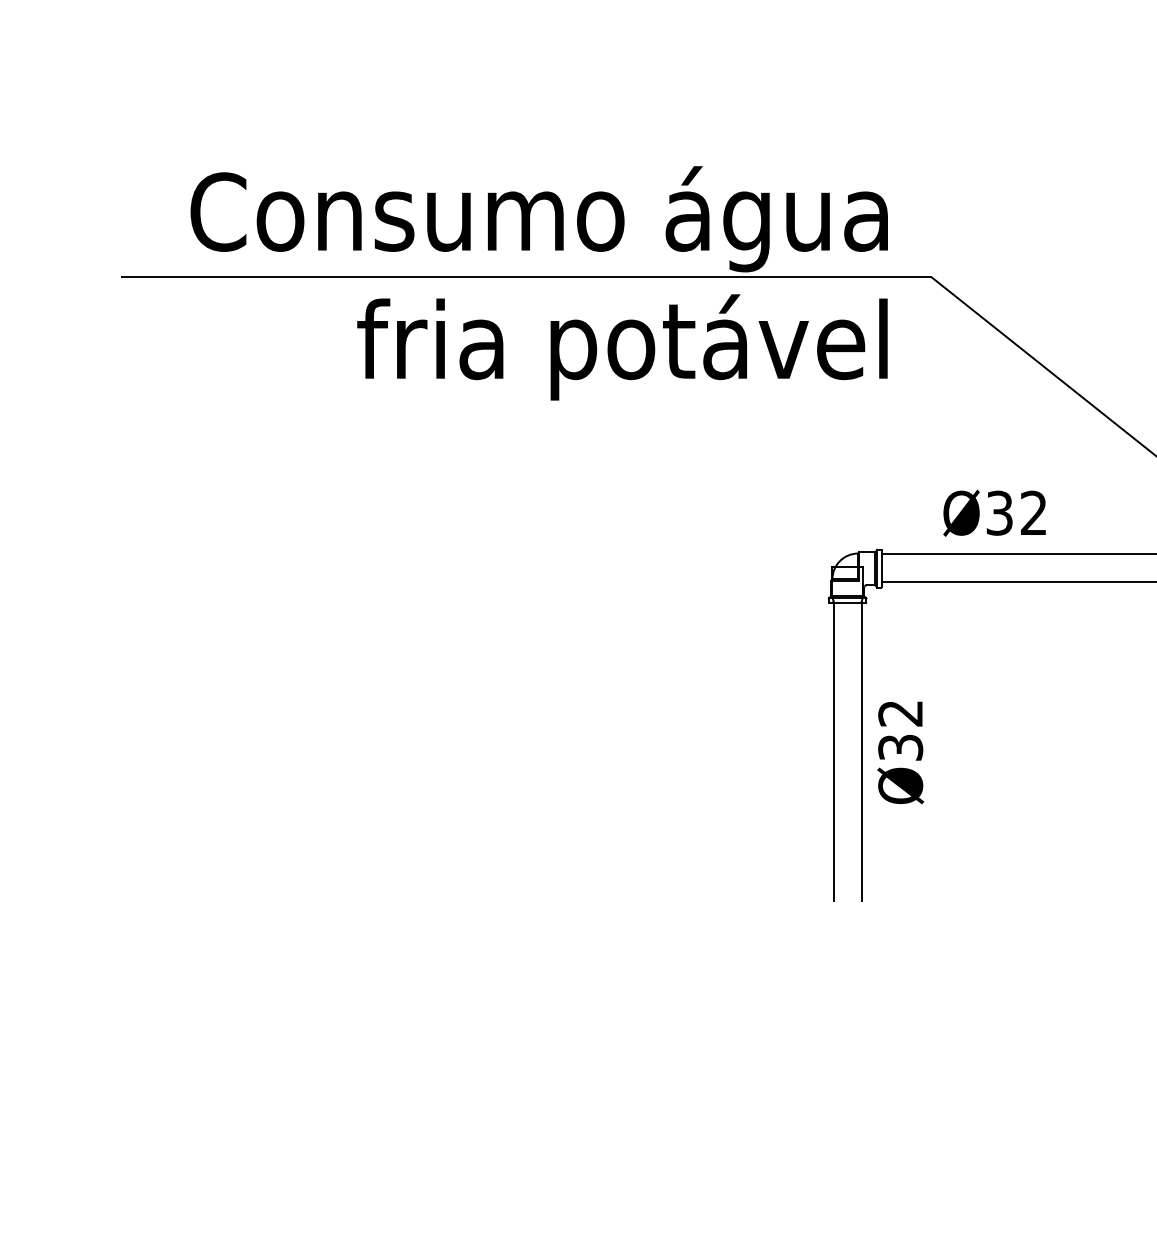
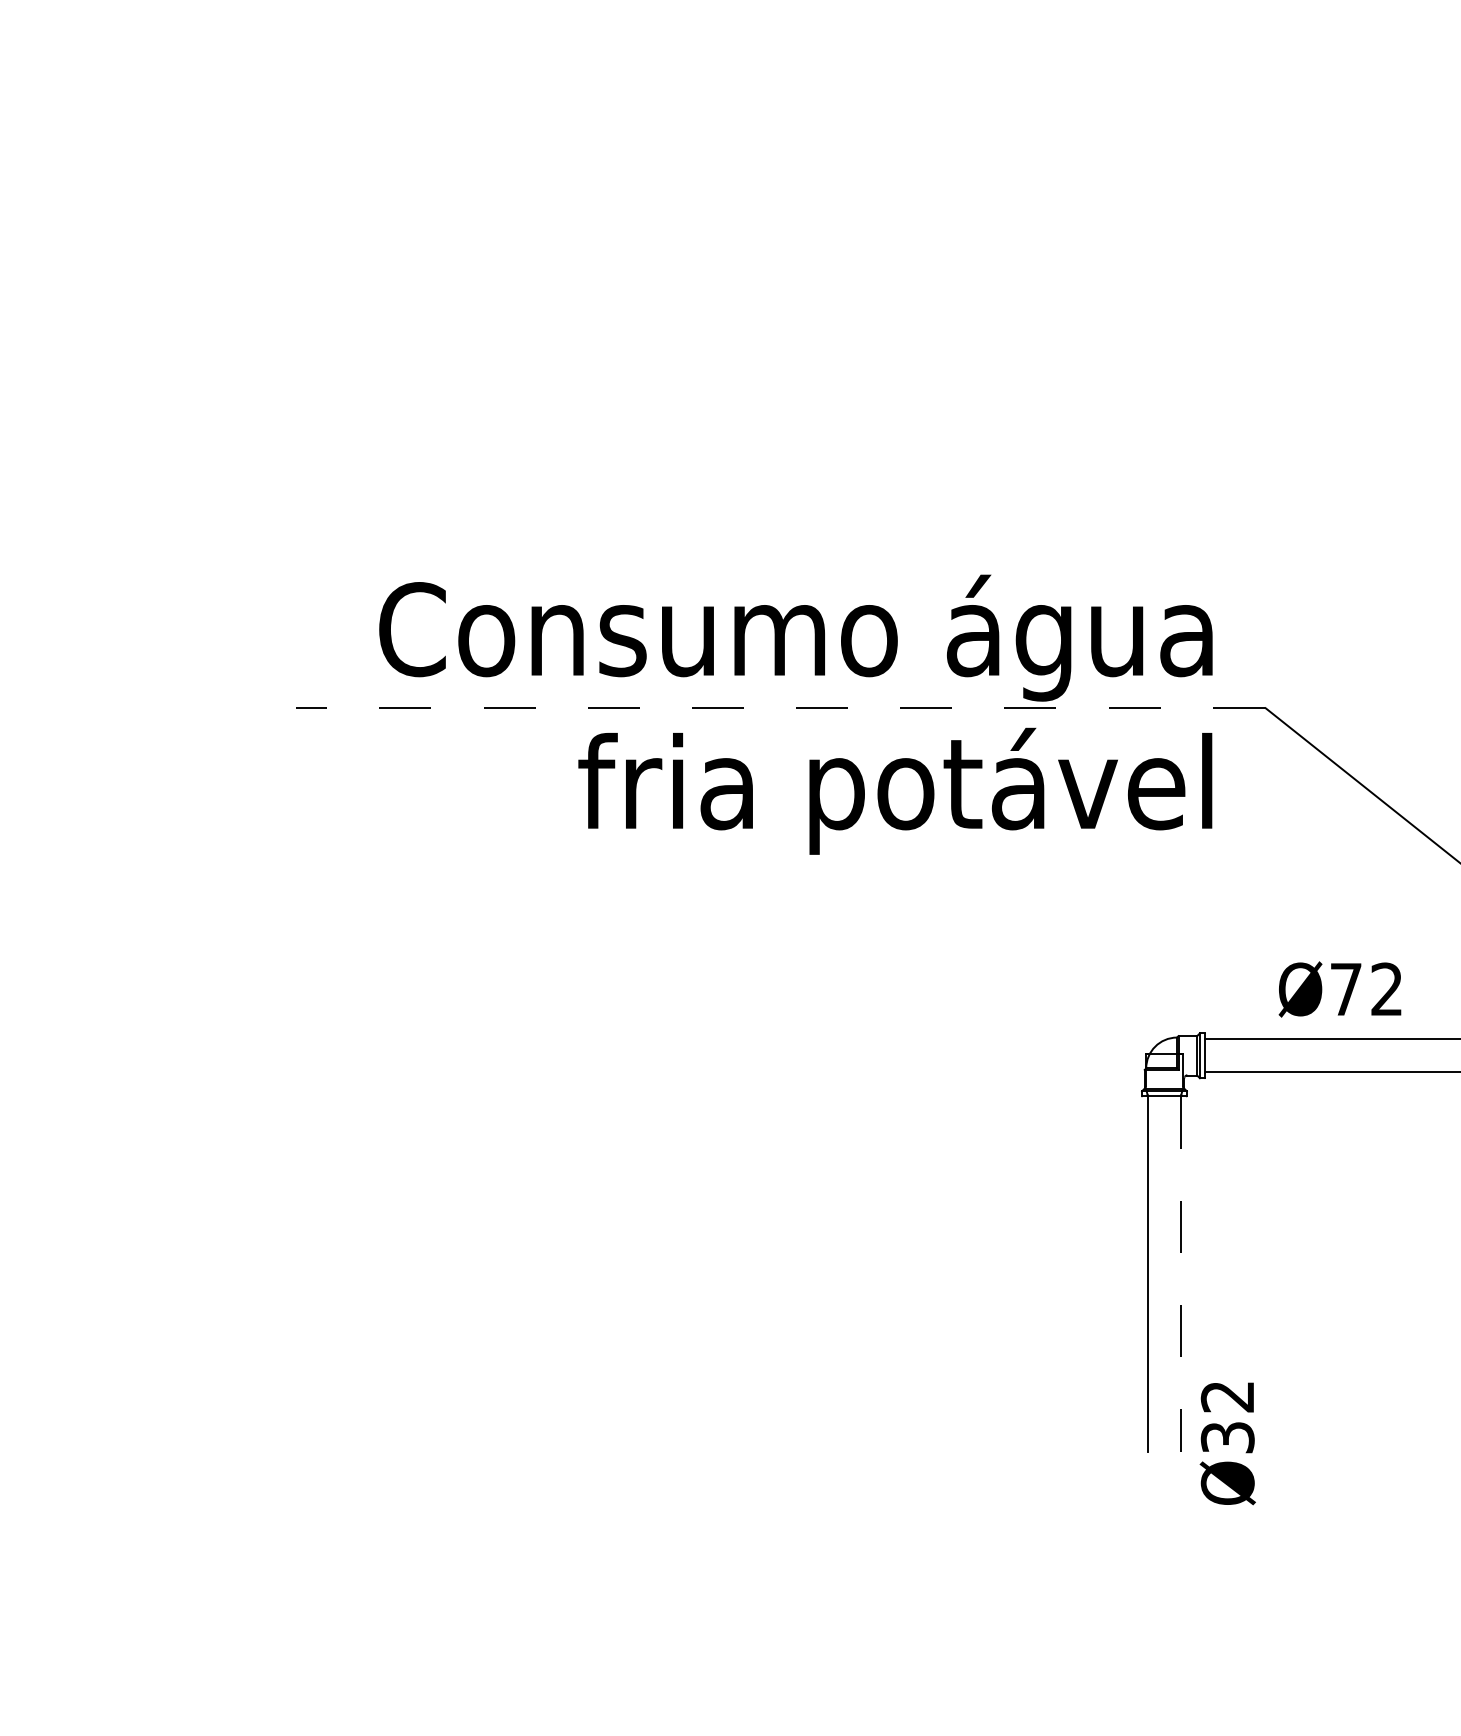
line: (525, 277) -> (779, 707), solid -> dashed
text: (999, 513) -> (1345, 989), Ø32 -> Ø72
line: (861, 751) -> (1181, 1274), solid -> dashed
text: (900, 752) -> (1227, 1443), moved

